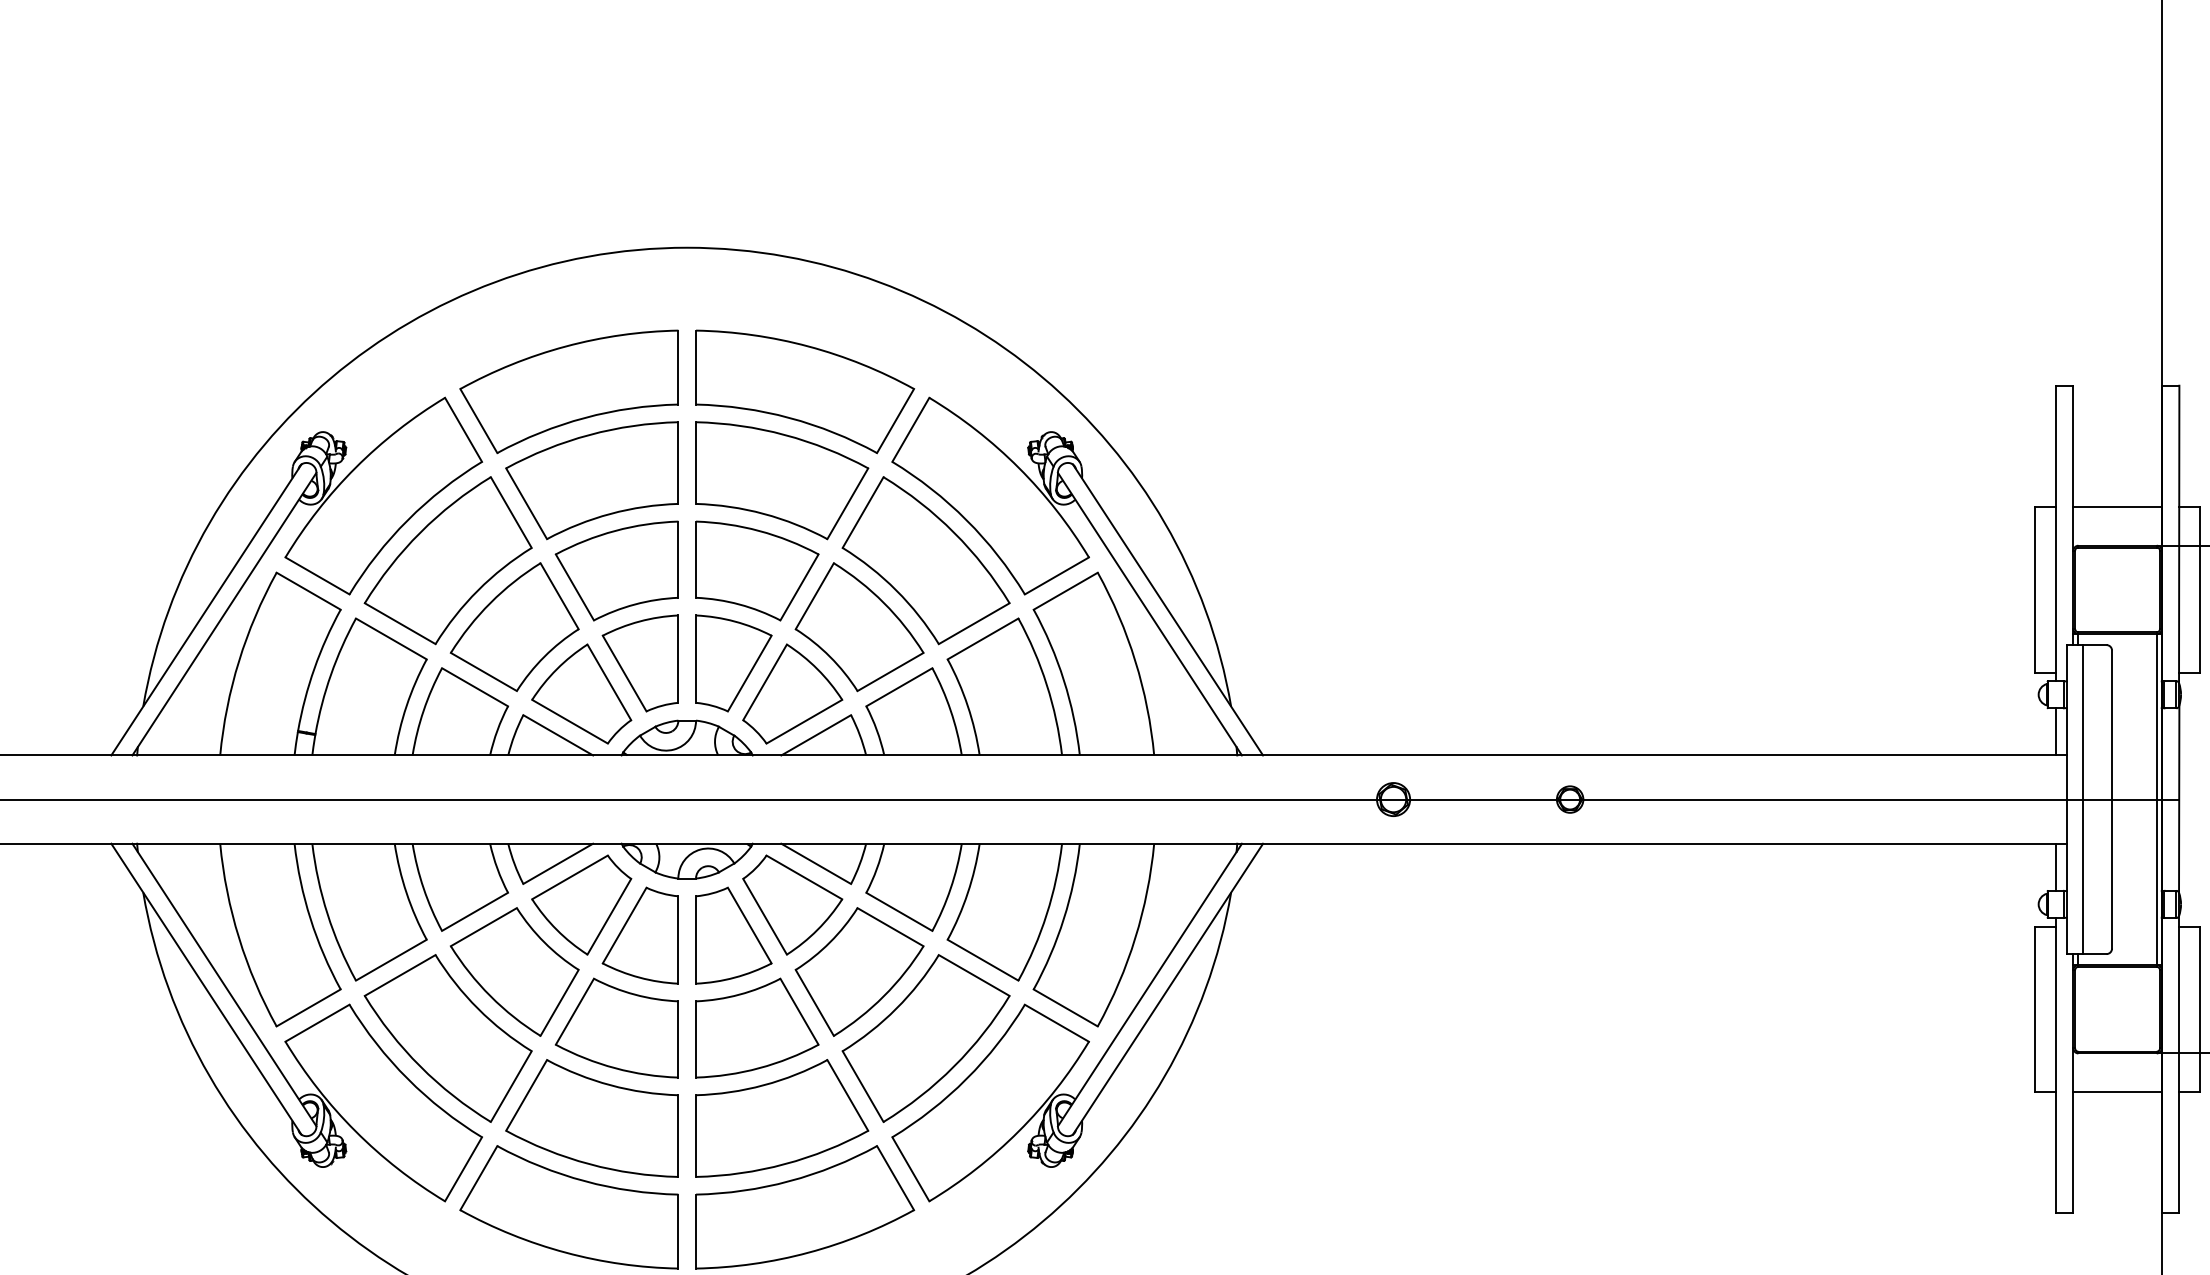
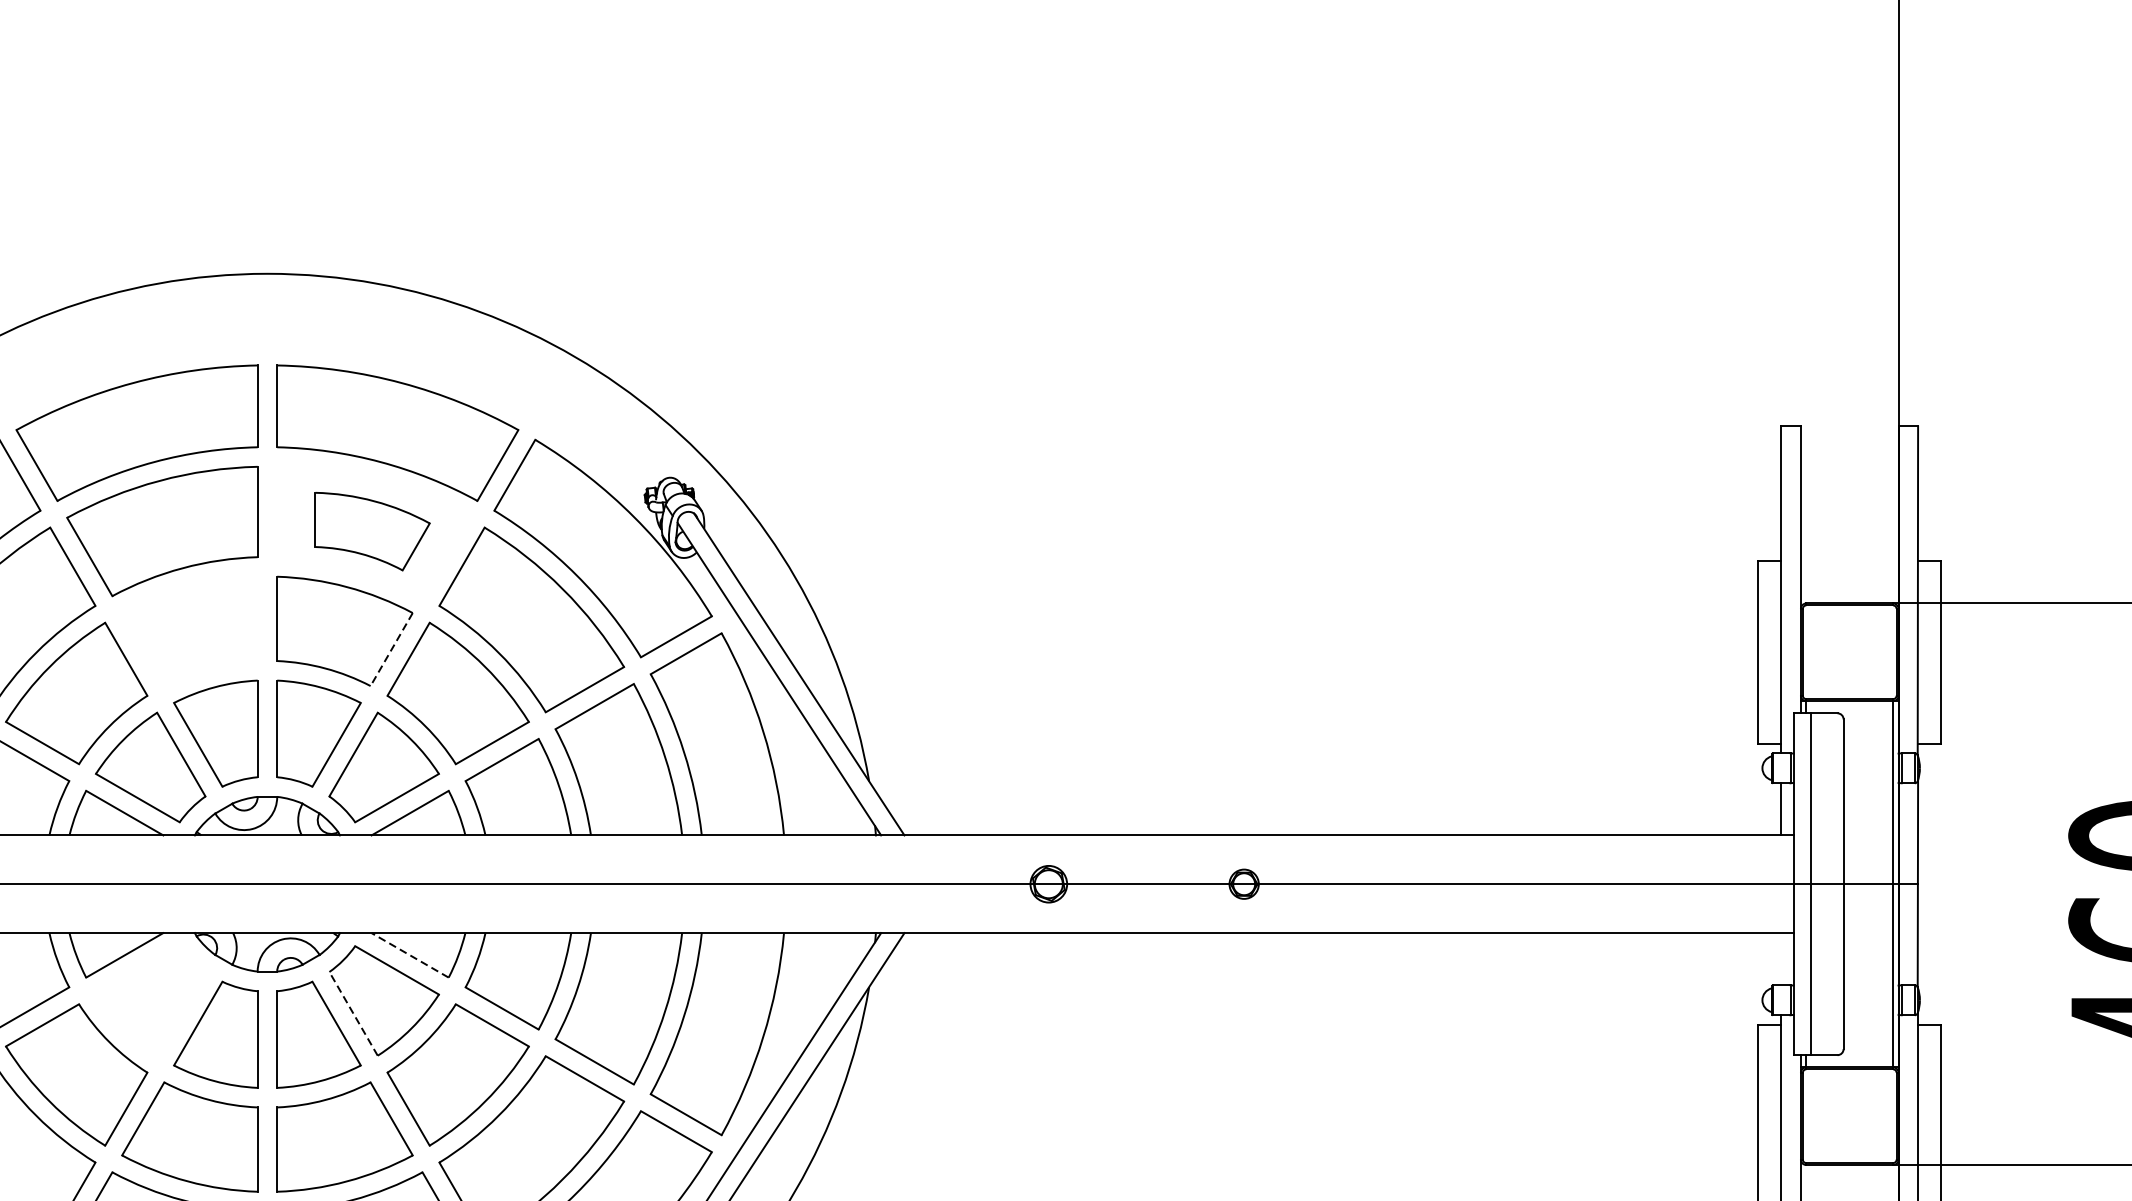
part: (782, 480) -> (372, 531), size x0.6
line: (2117, 507) -> (1849, 561), removed
part: (616, 570) -> (189, 630), removed
line: (799, 587) -> (391, 649), solid -> dashed
line: (815, 863) -> (409, 954), solid -> dashed
line: (2055, 866) -> (1781, 958), removed
part: (581, 904) -> (150, 1000), removed
line: (765, 916) -> (354, 1013), solid -> dashed

